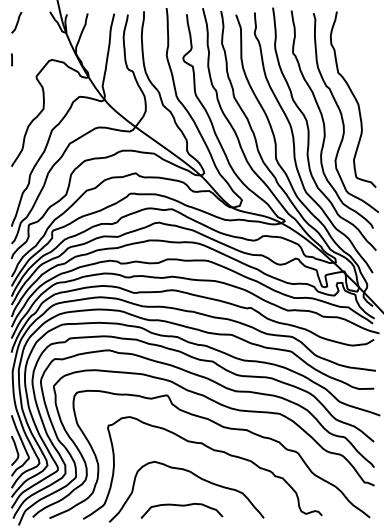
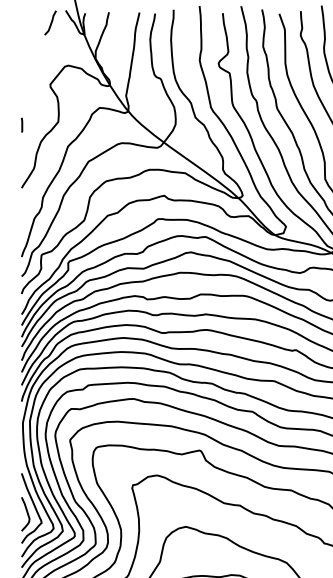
line: (16, 22) -> (50, 22), moved
line: (11, 59) -> (21, 124), moved

